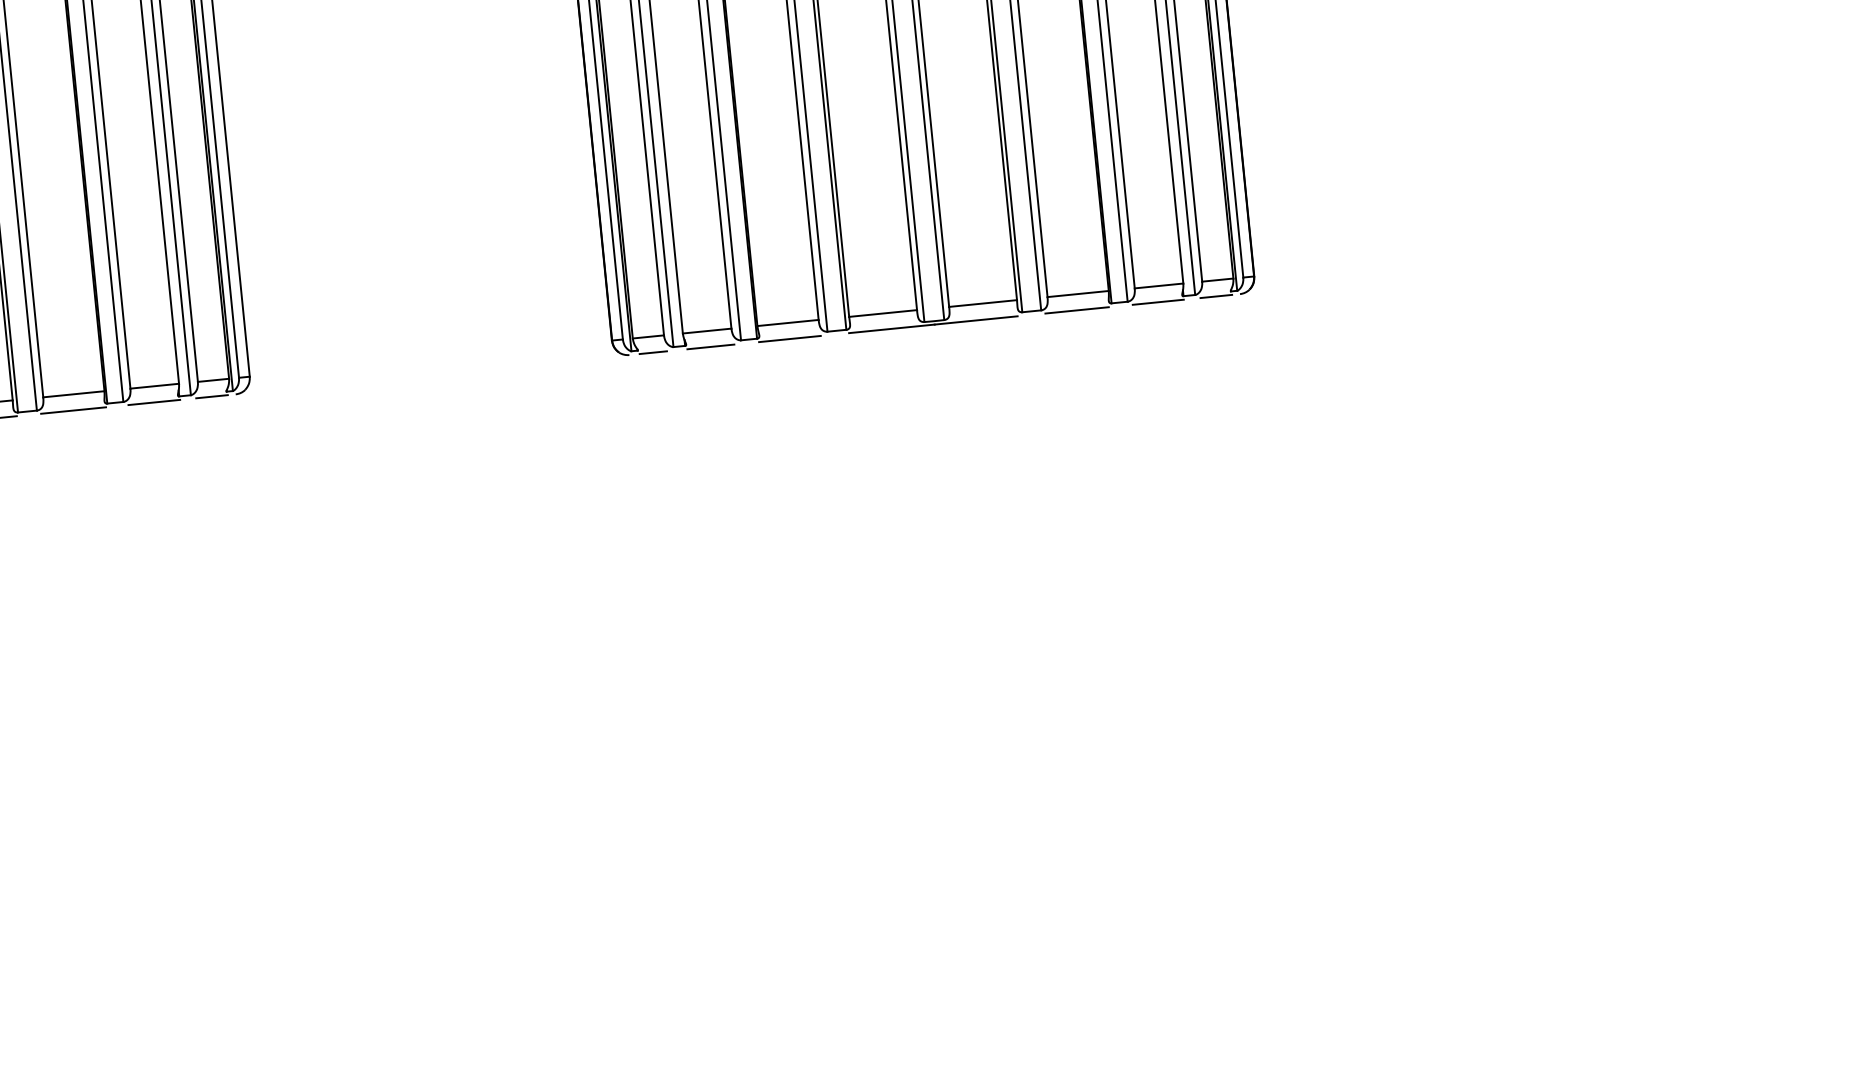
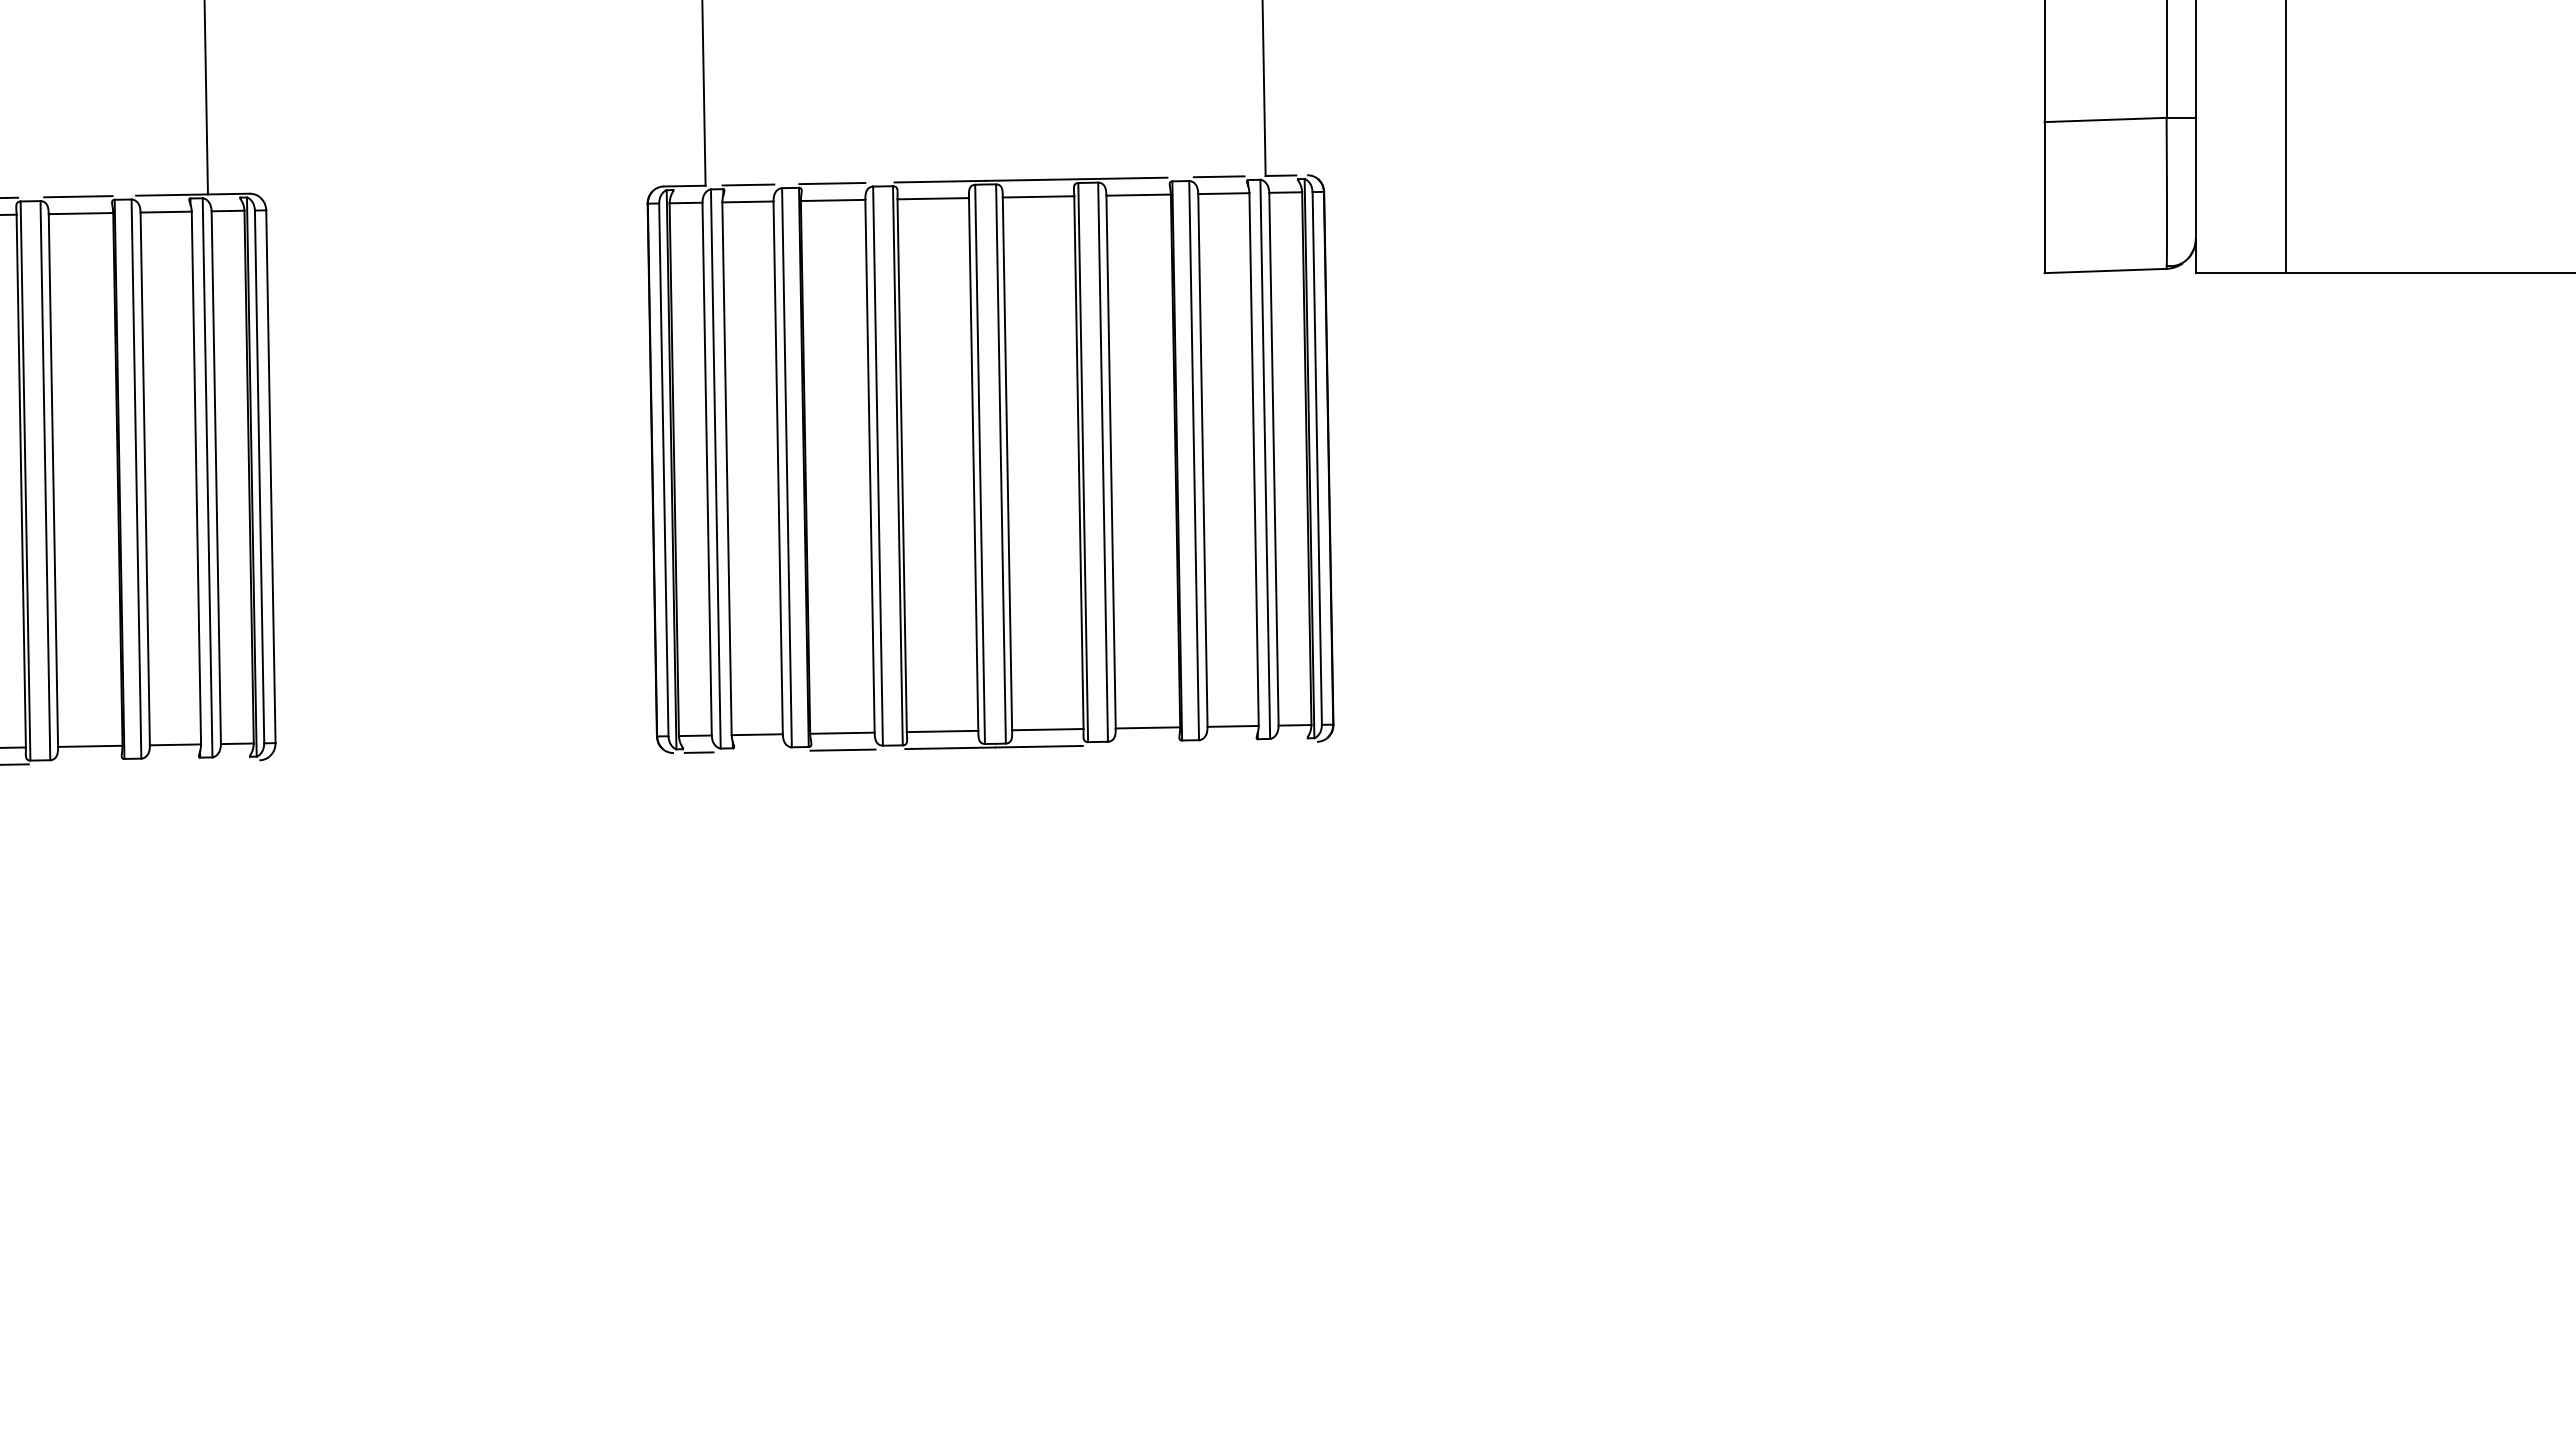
line: (1215, 296) -> (1291, 742), removed
line: (1157, 301) -> (1230, 742), removed
line: (1077, 310) -> (1145, 744), removed
line: (710, 346) -> (759, 751), removed
line: (212, 396) -> (234, 760), removed
line: (154, 402) -> (173, 761), removed
line: (73, 409) -> (88, 762), removed

